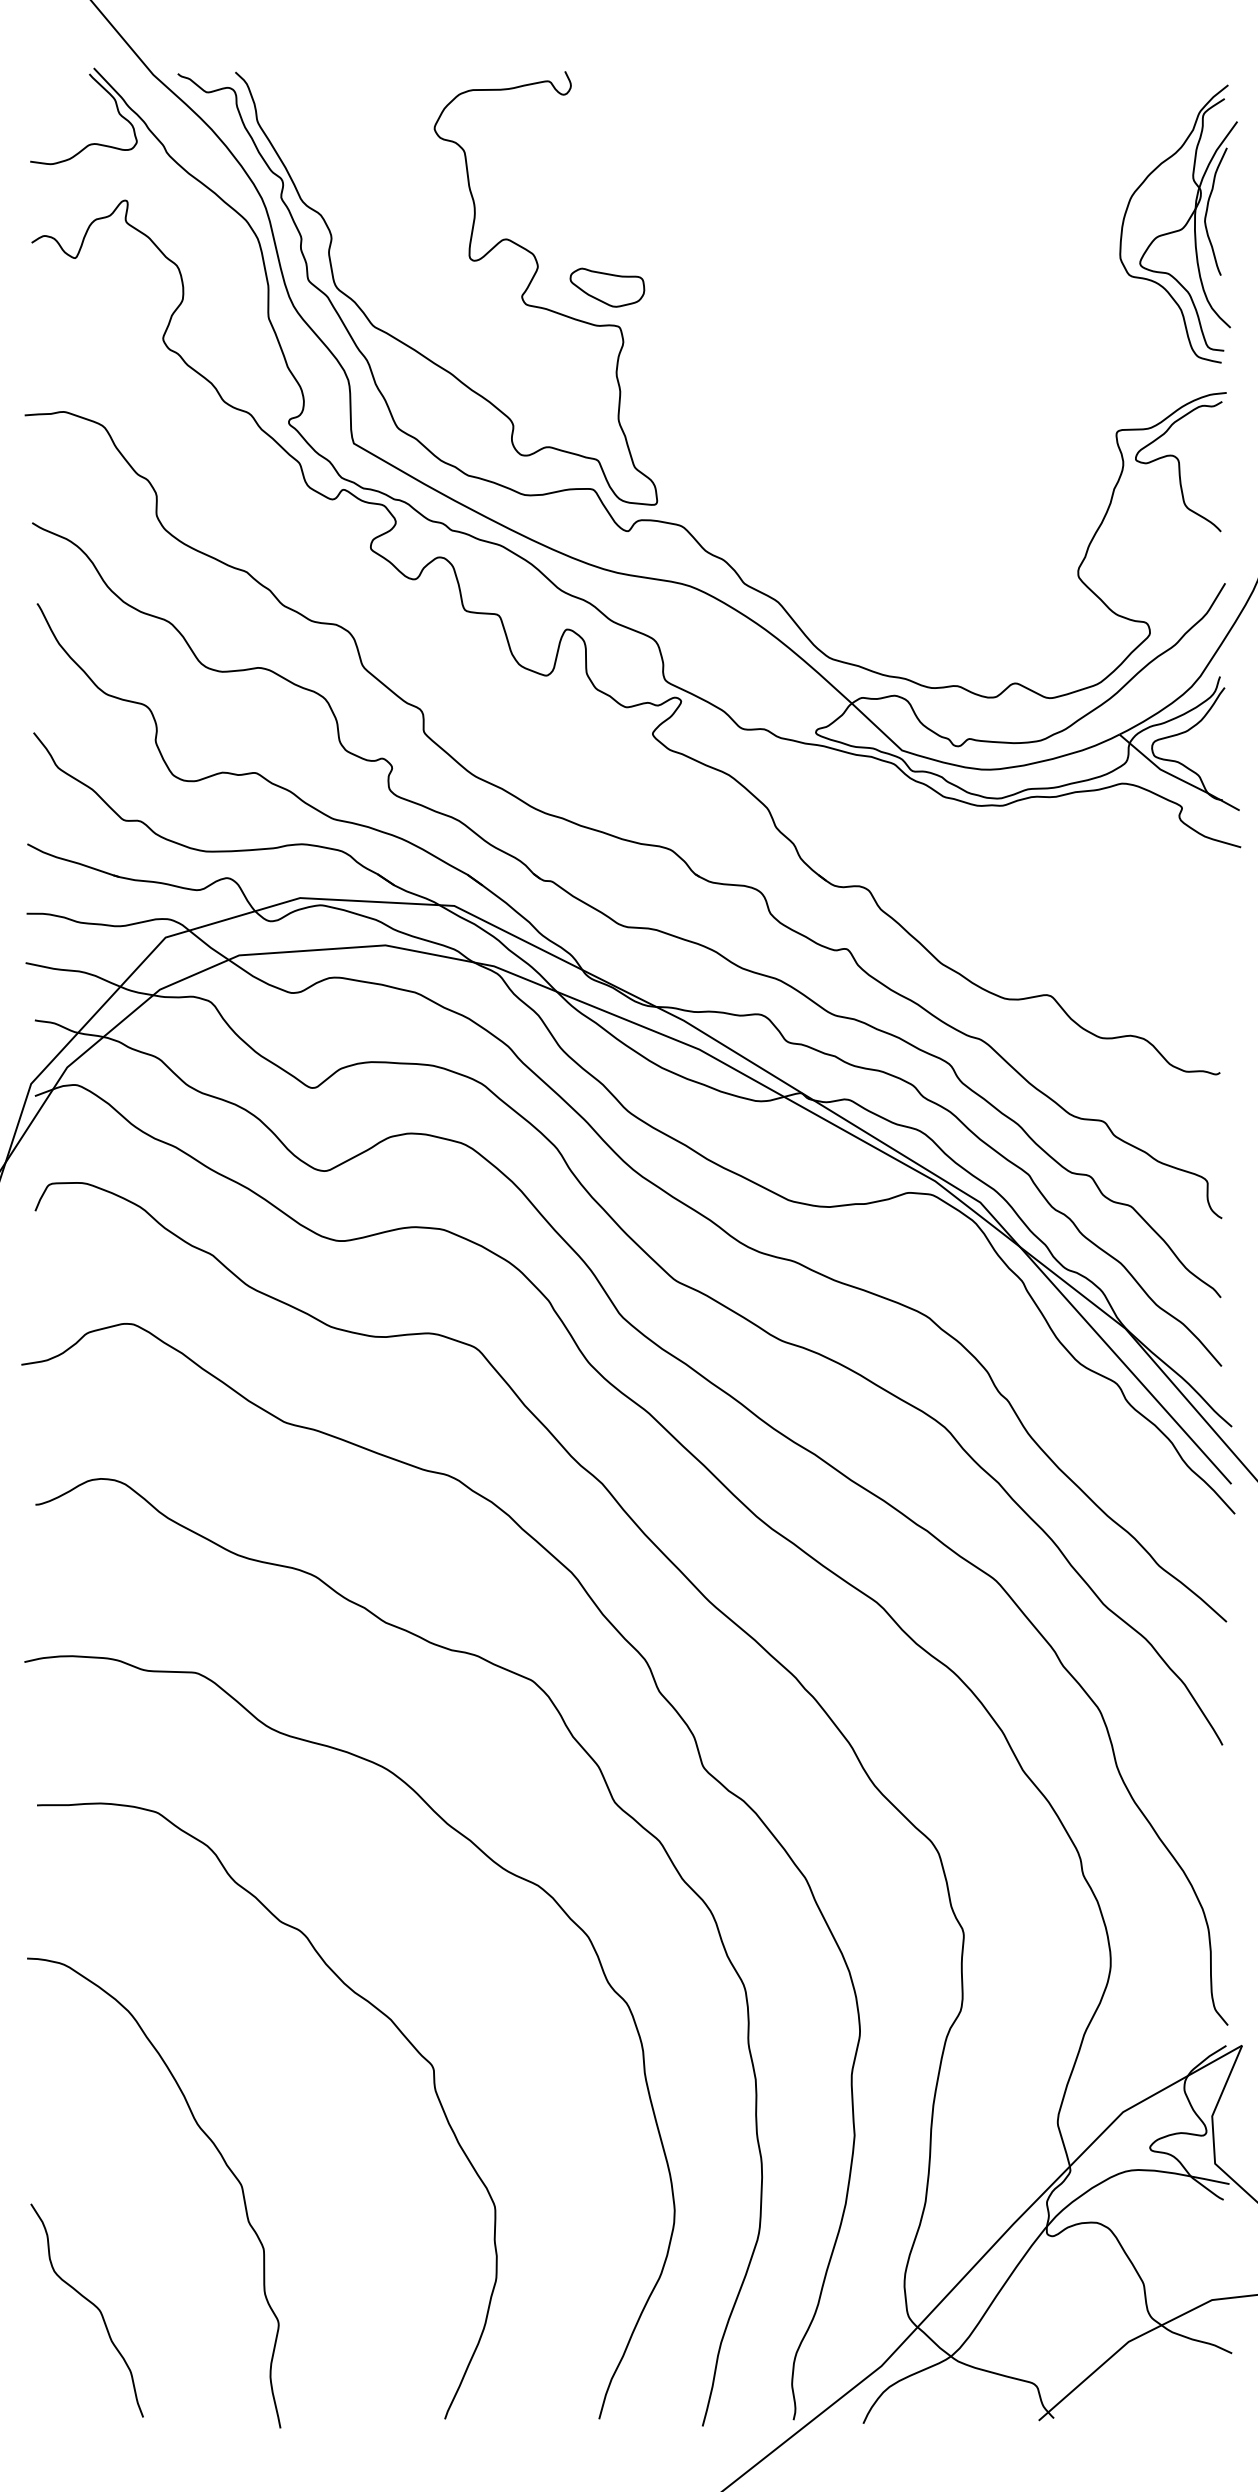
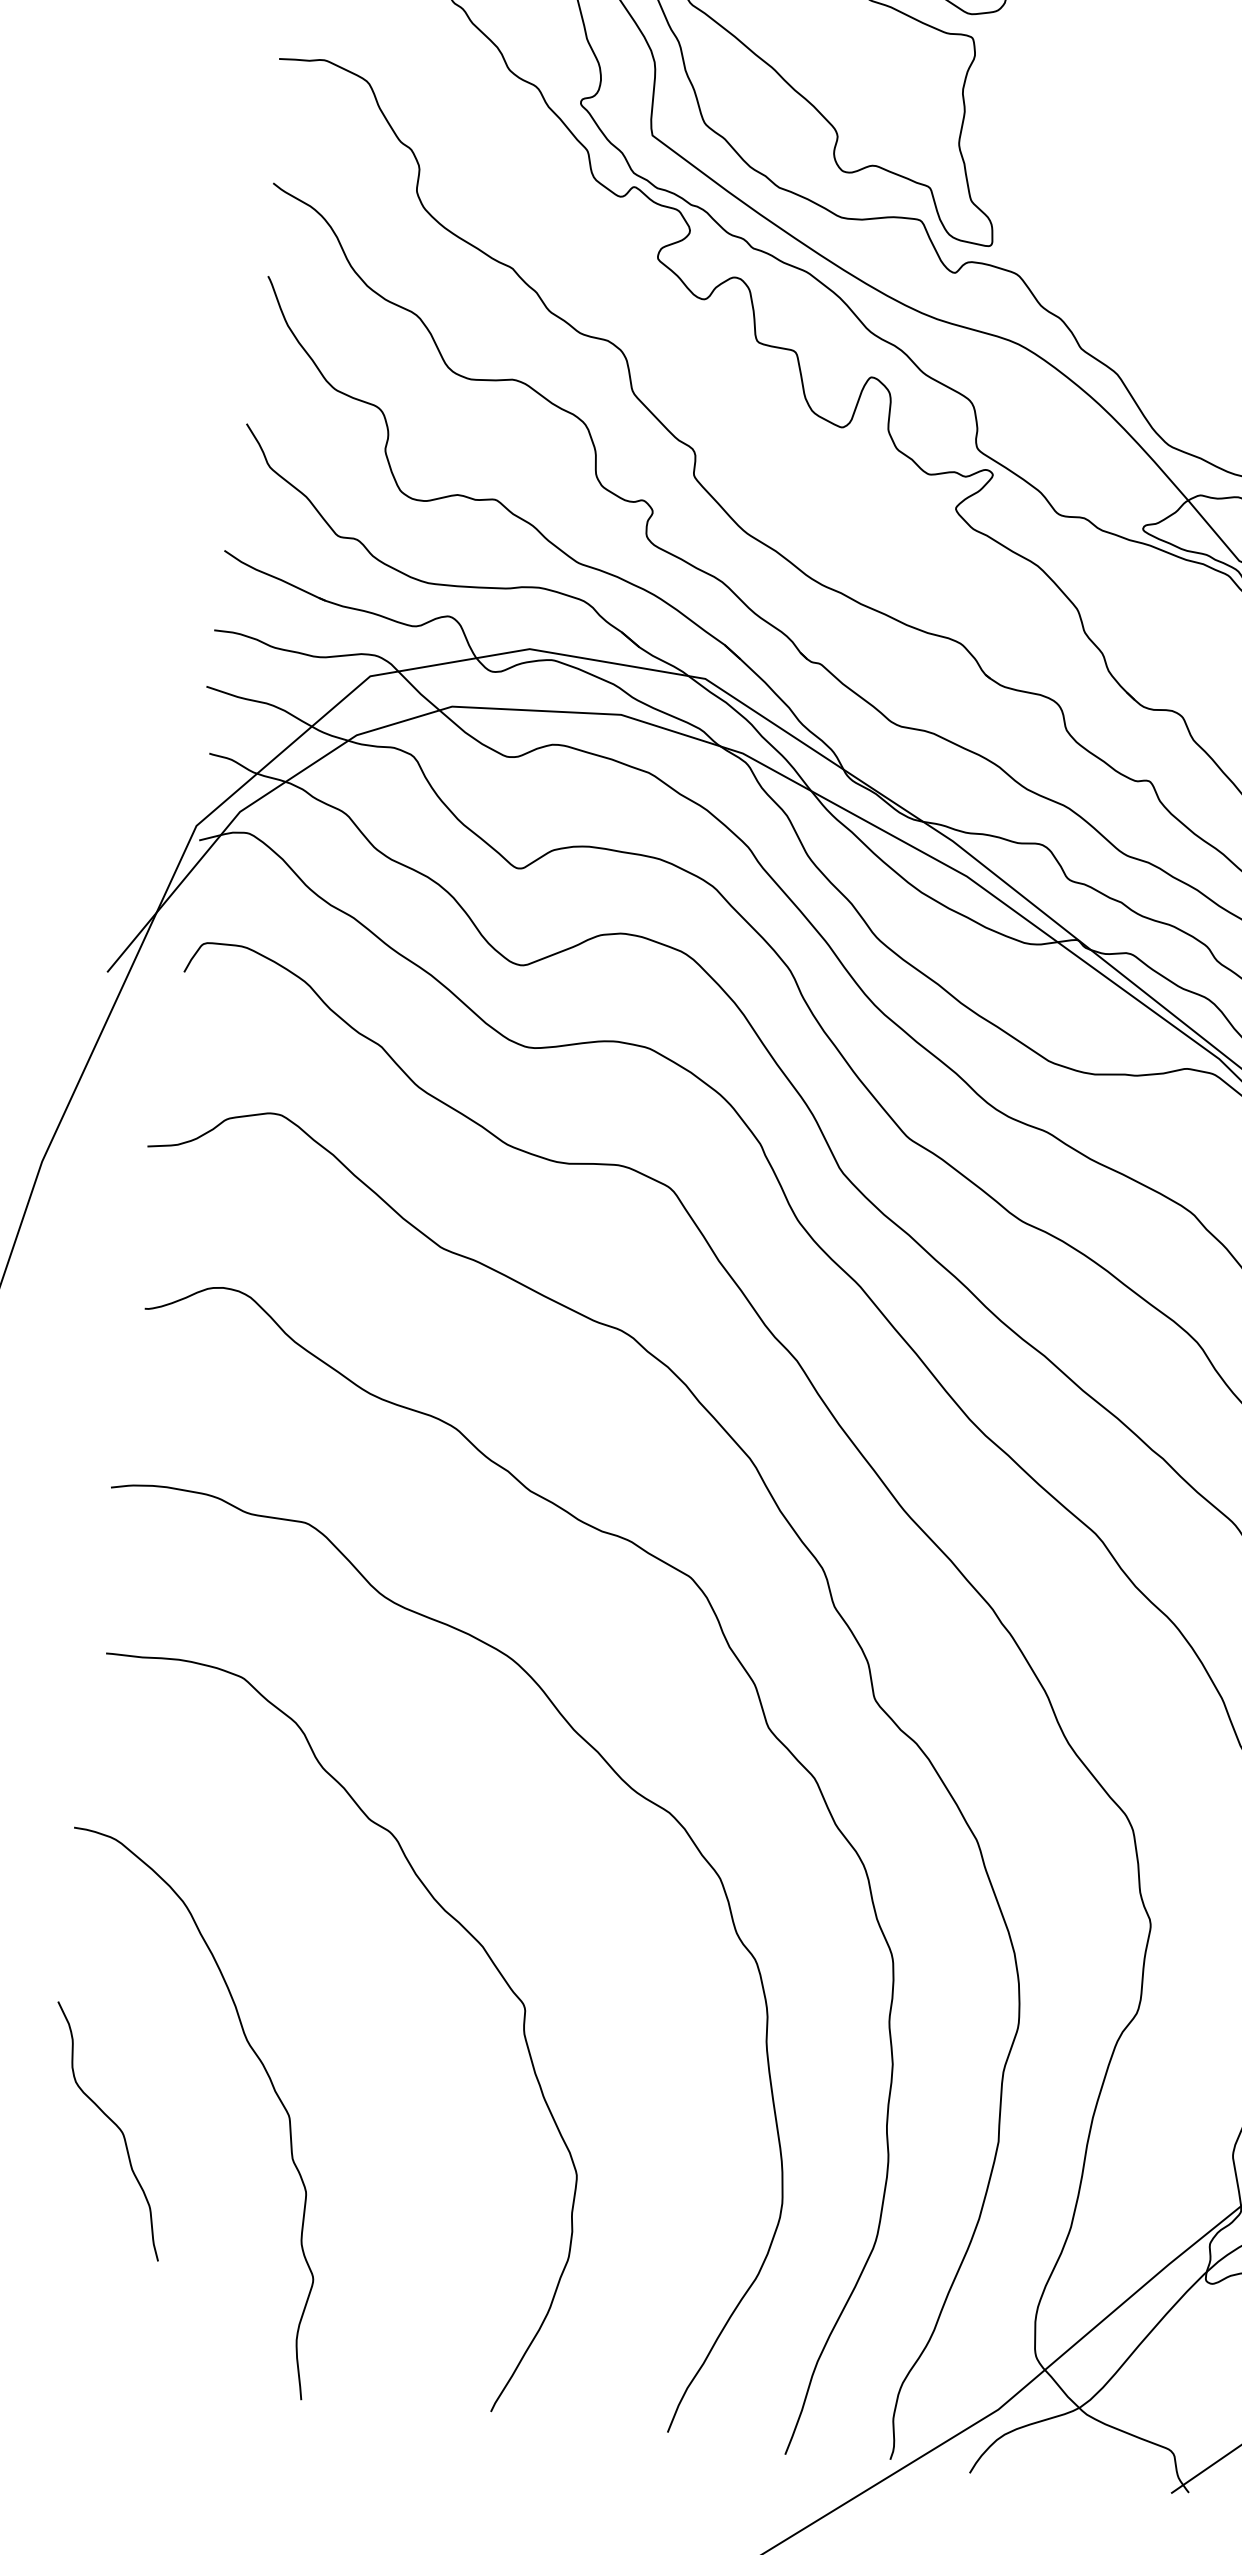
curve: (90, 2303) -> (112, 2123), moved

